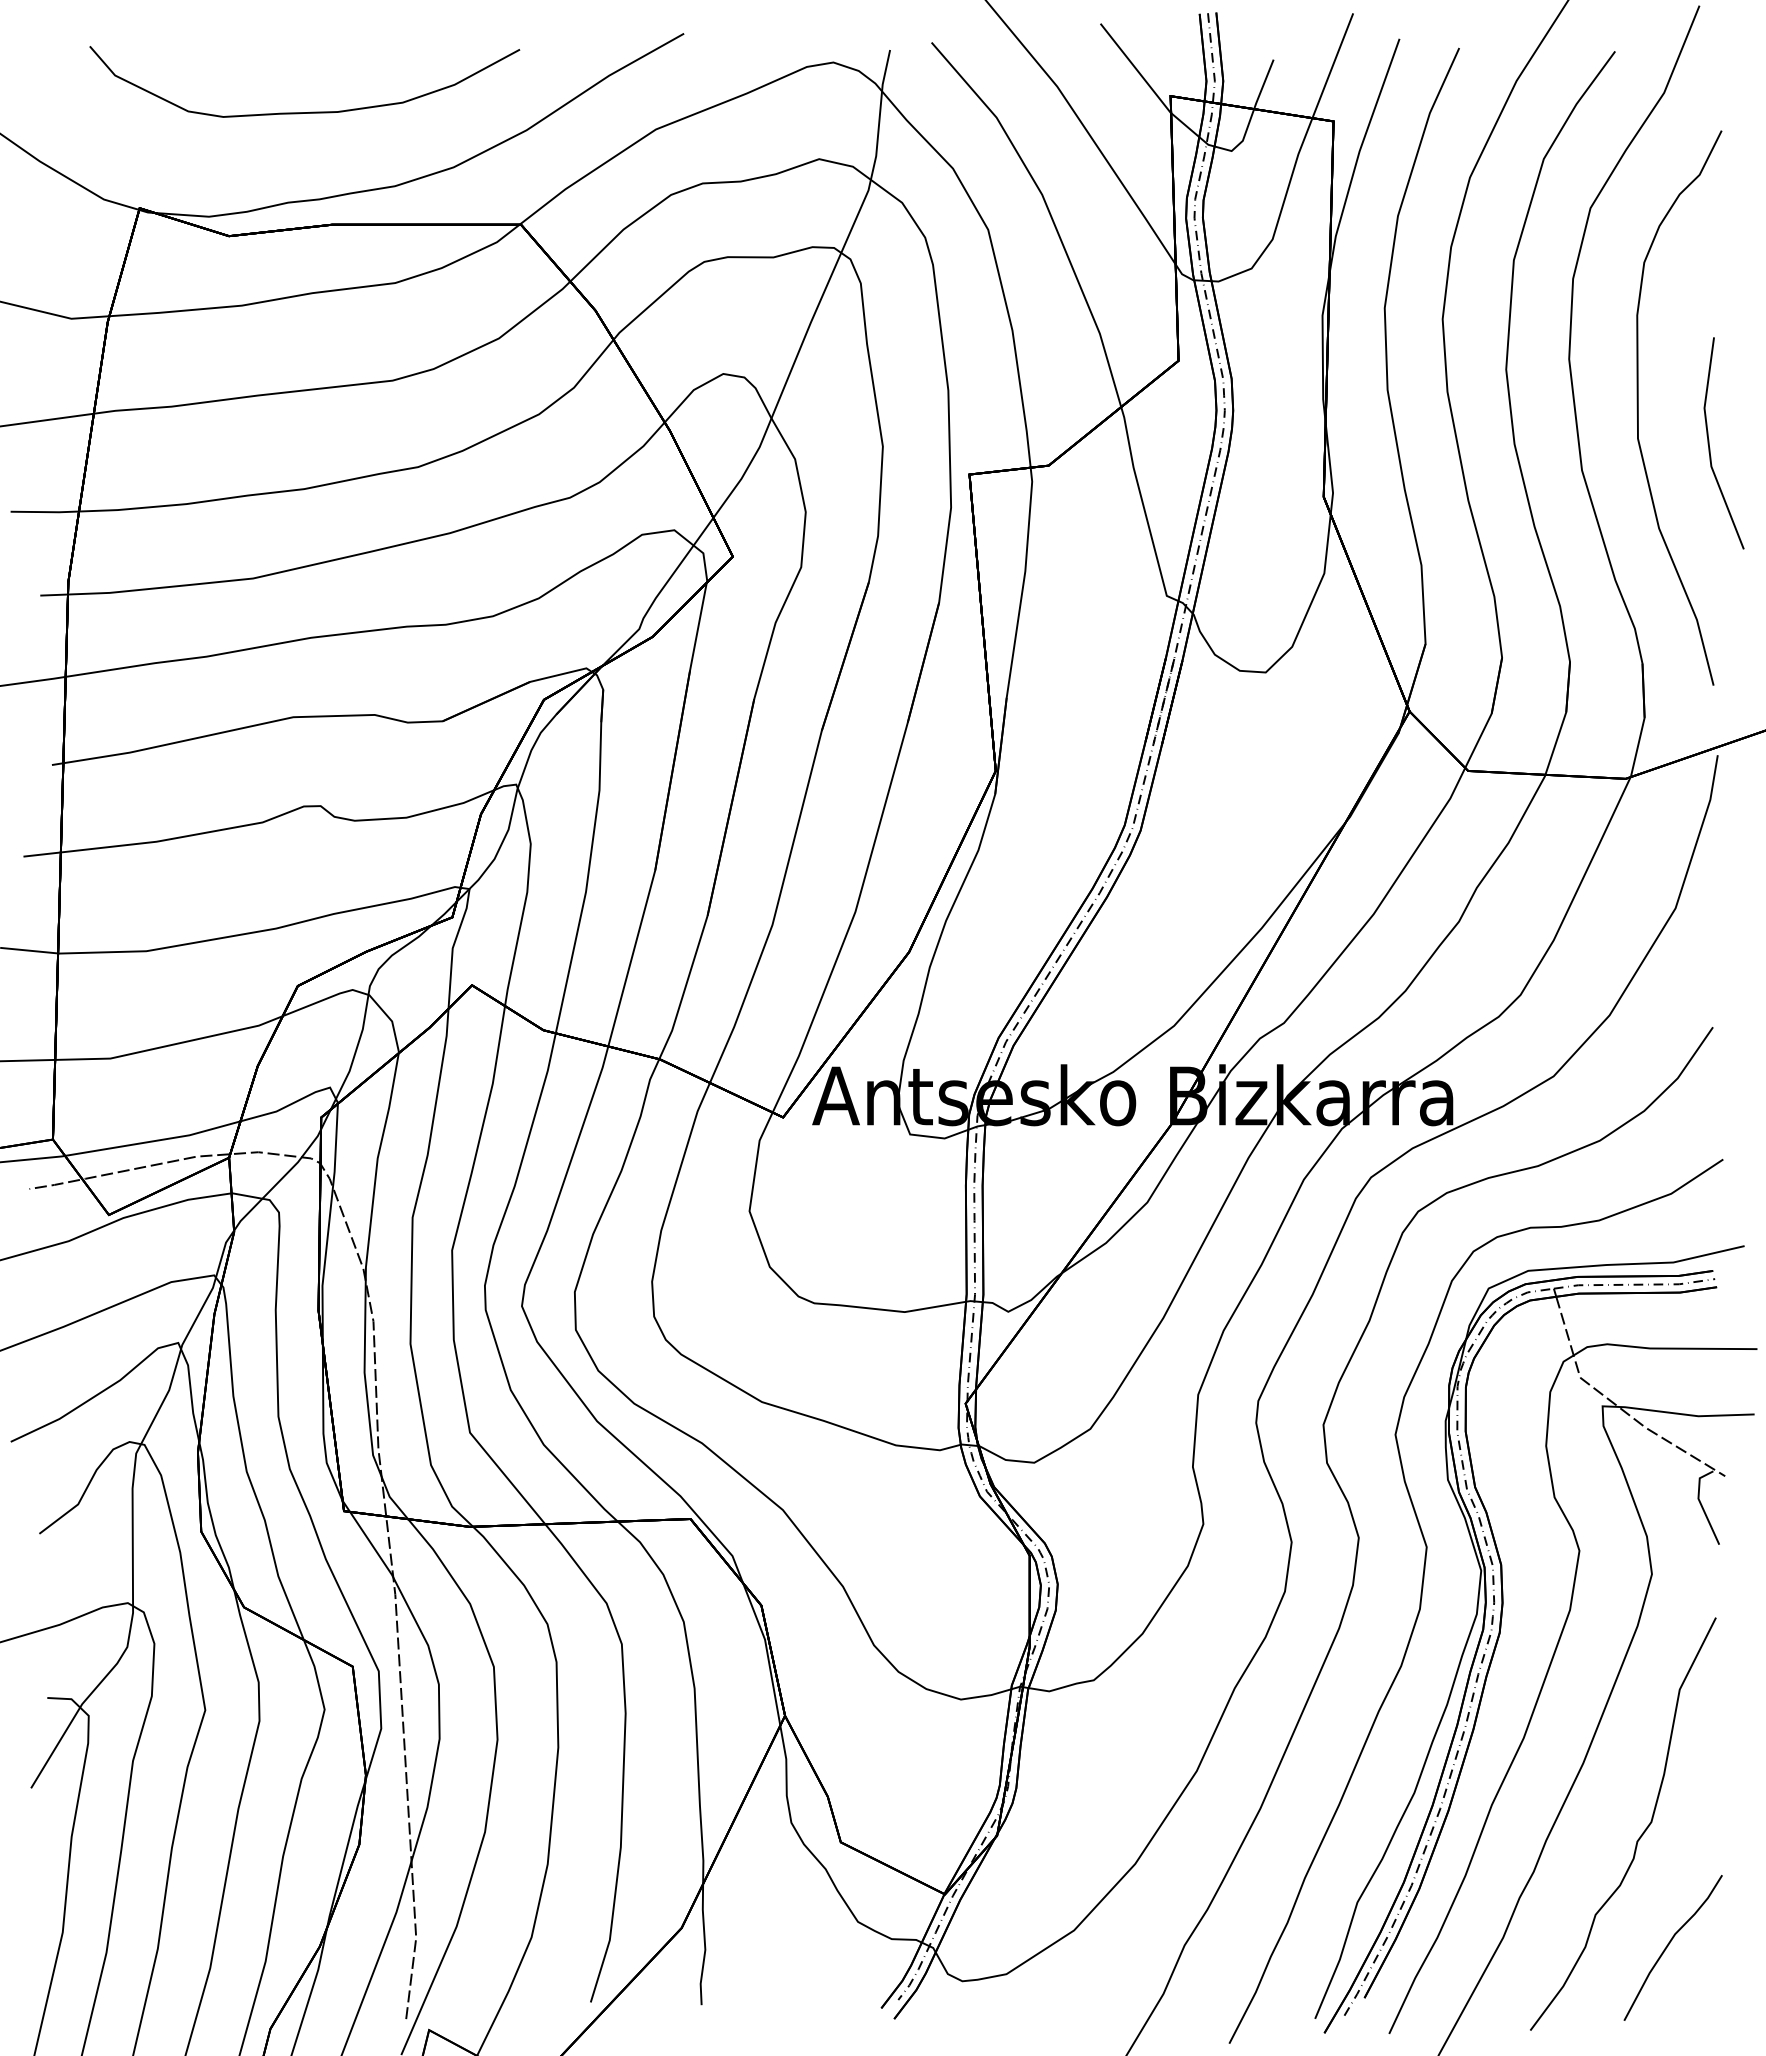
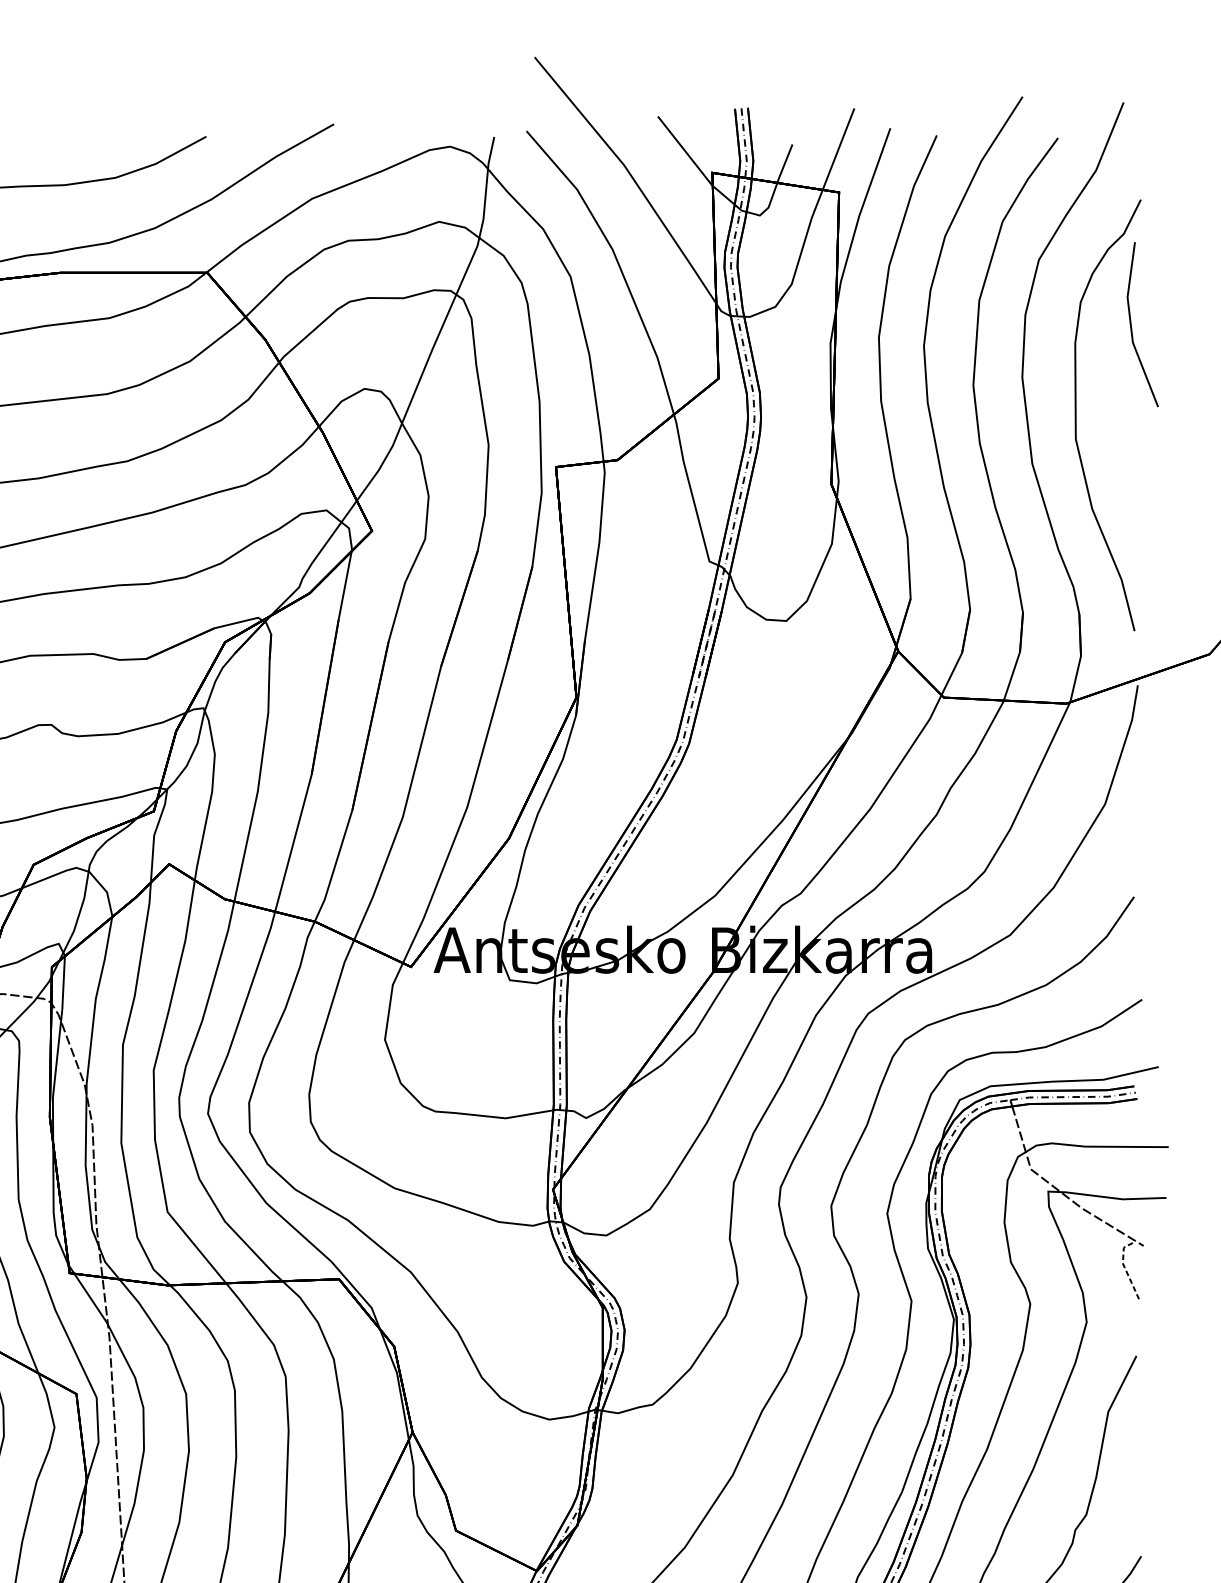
line: (1710, 448) -> (1132, 328), moved
line: (1700, 1504) -> (1124, 1267), solid -> dashed

